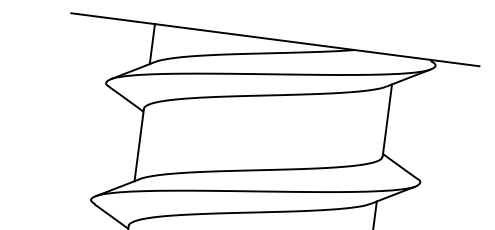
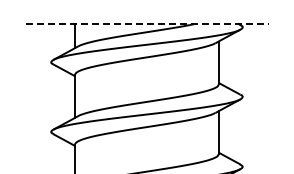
line: (276, 40) -> (147, 24), solid -> dashed

